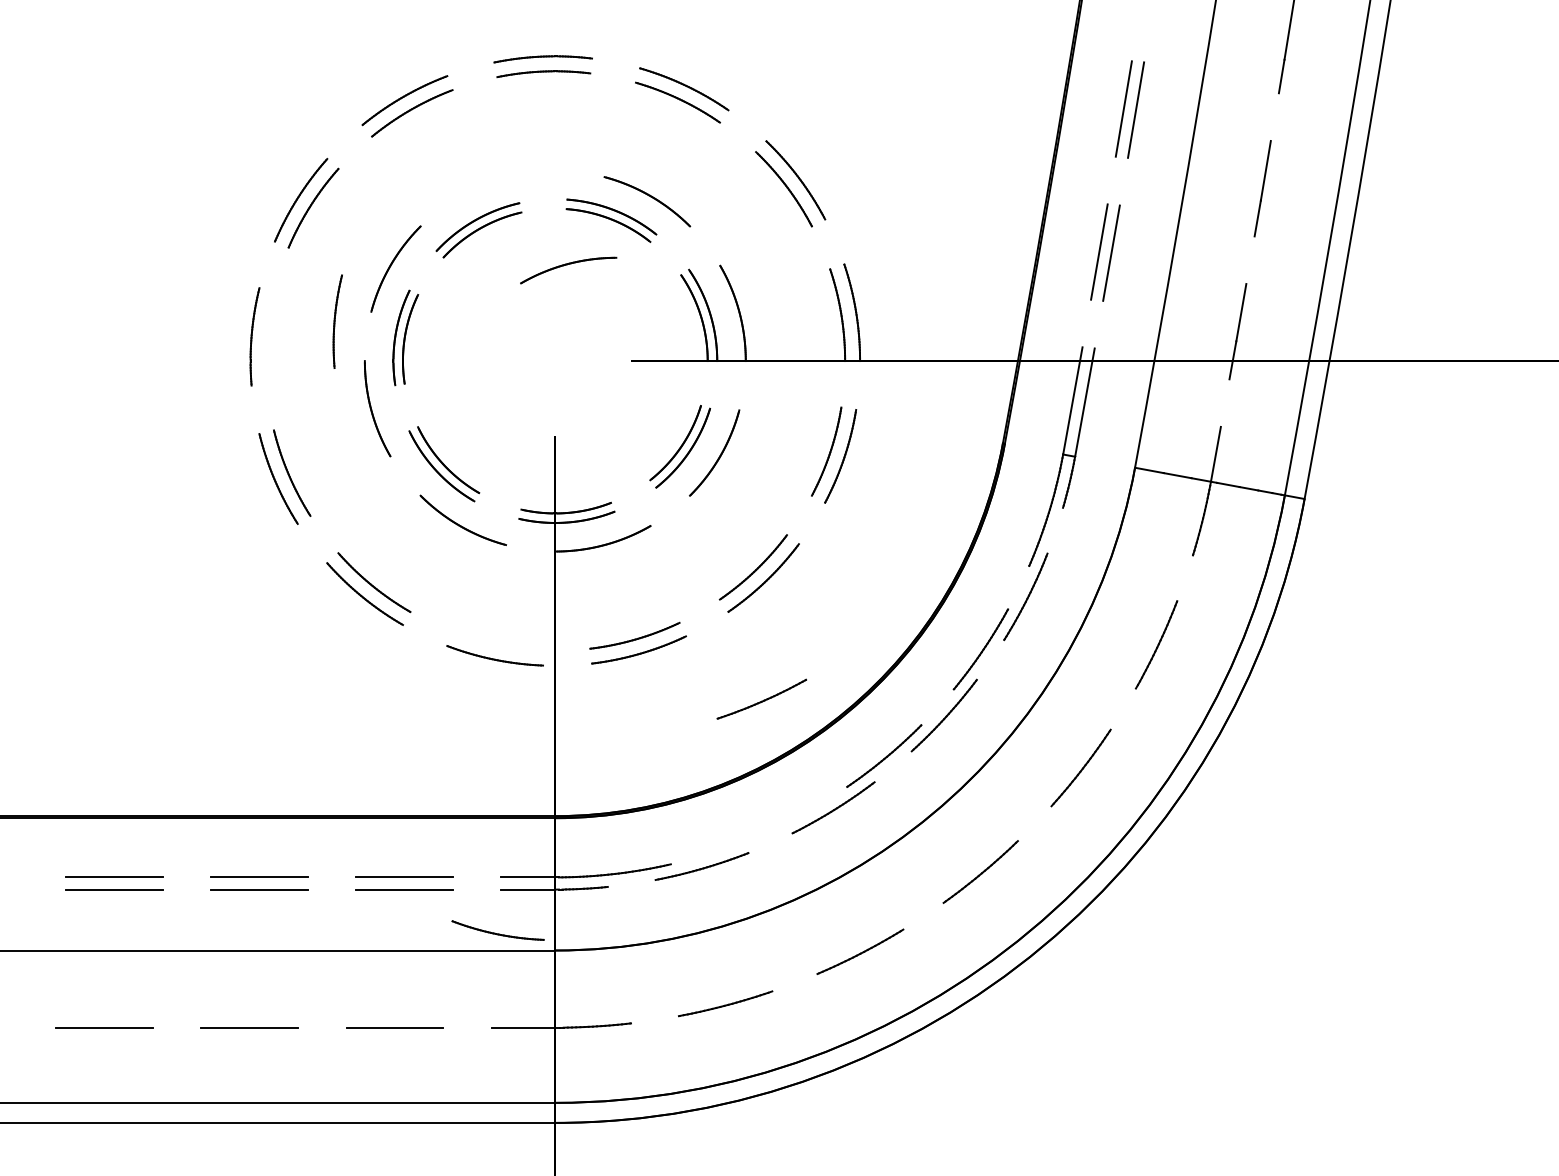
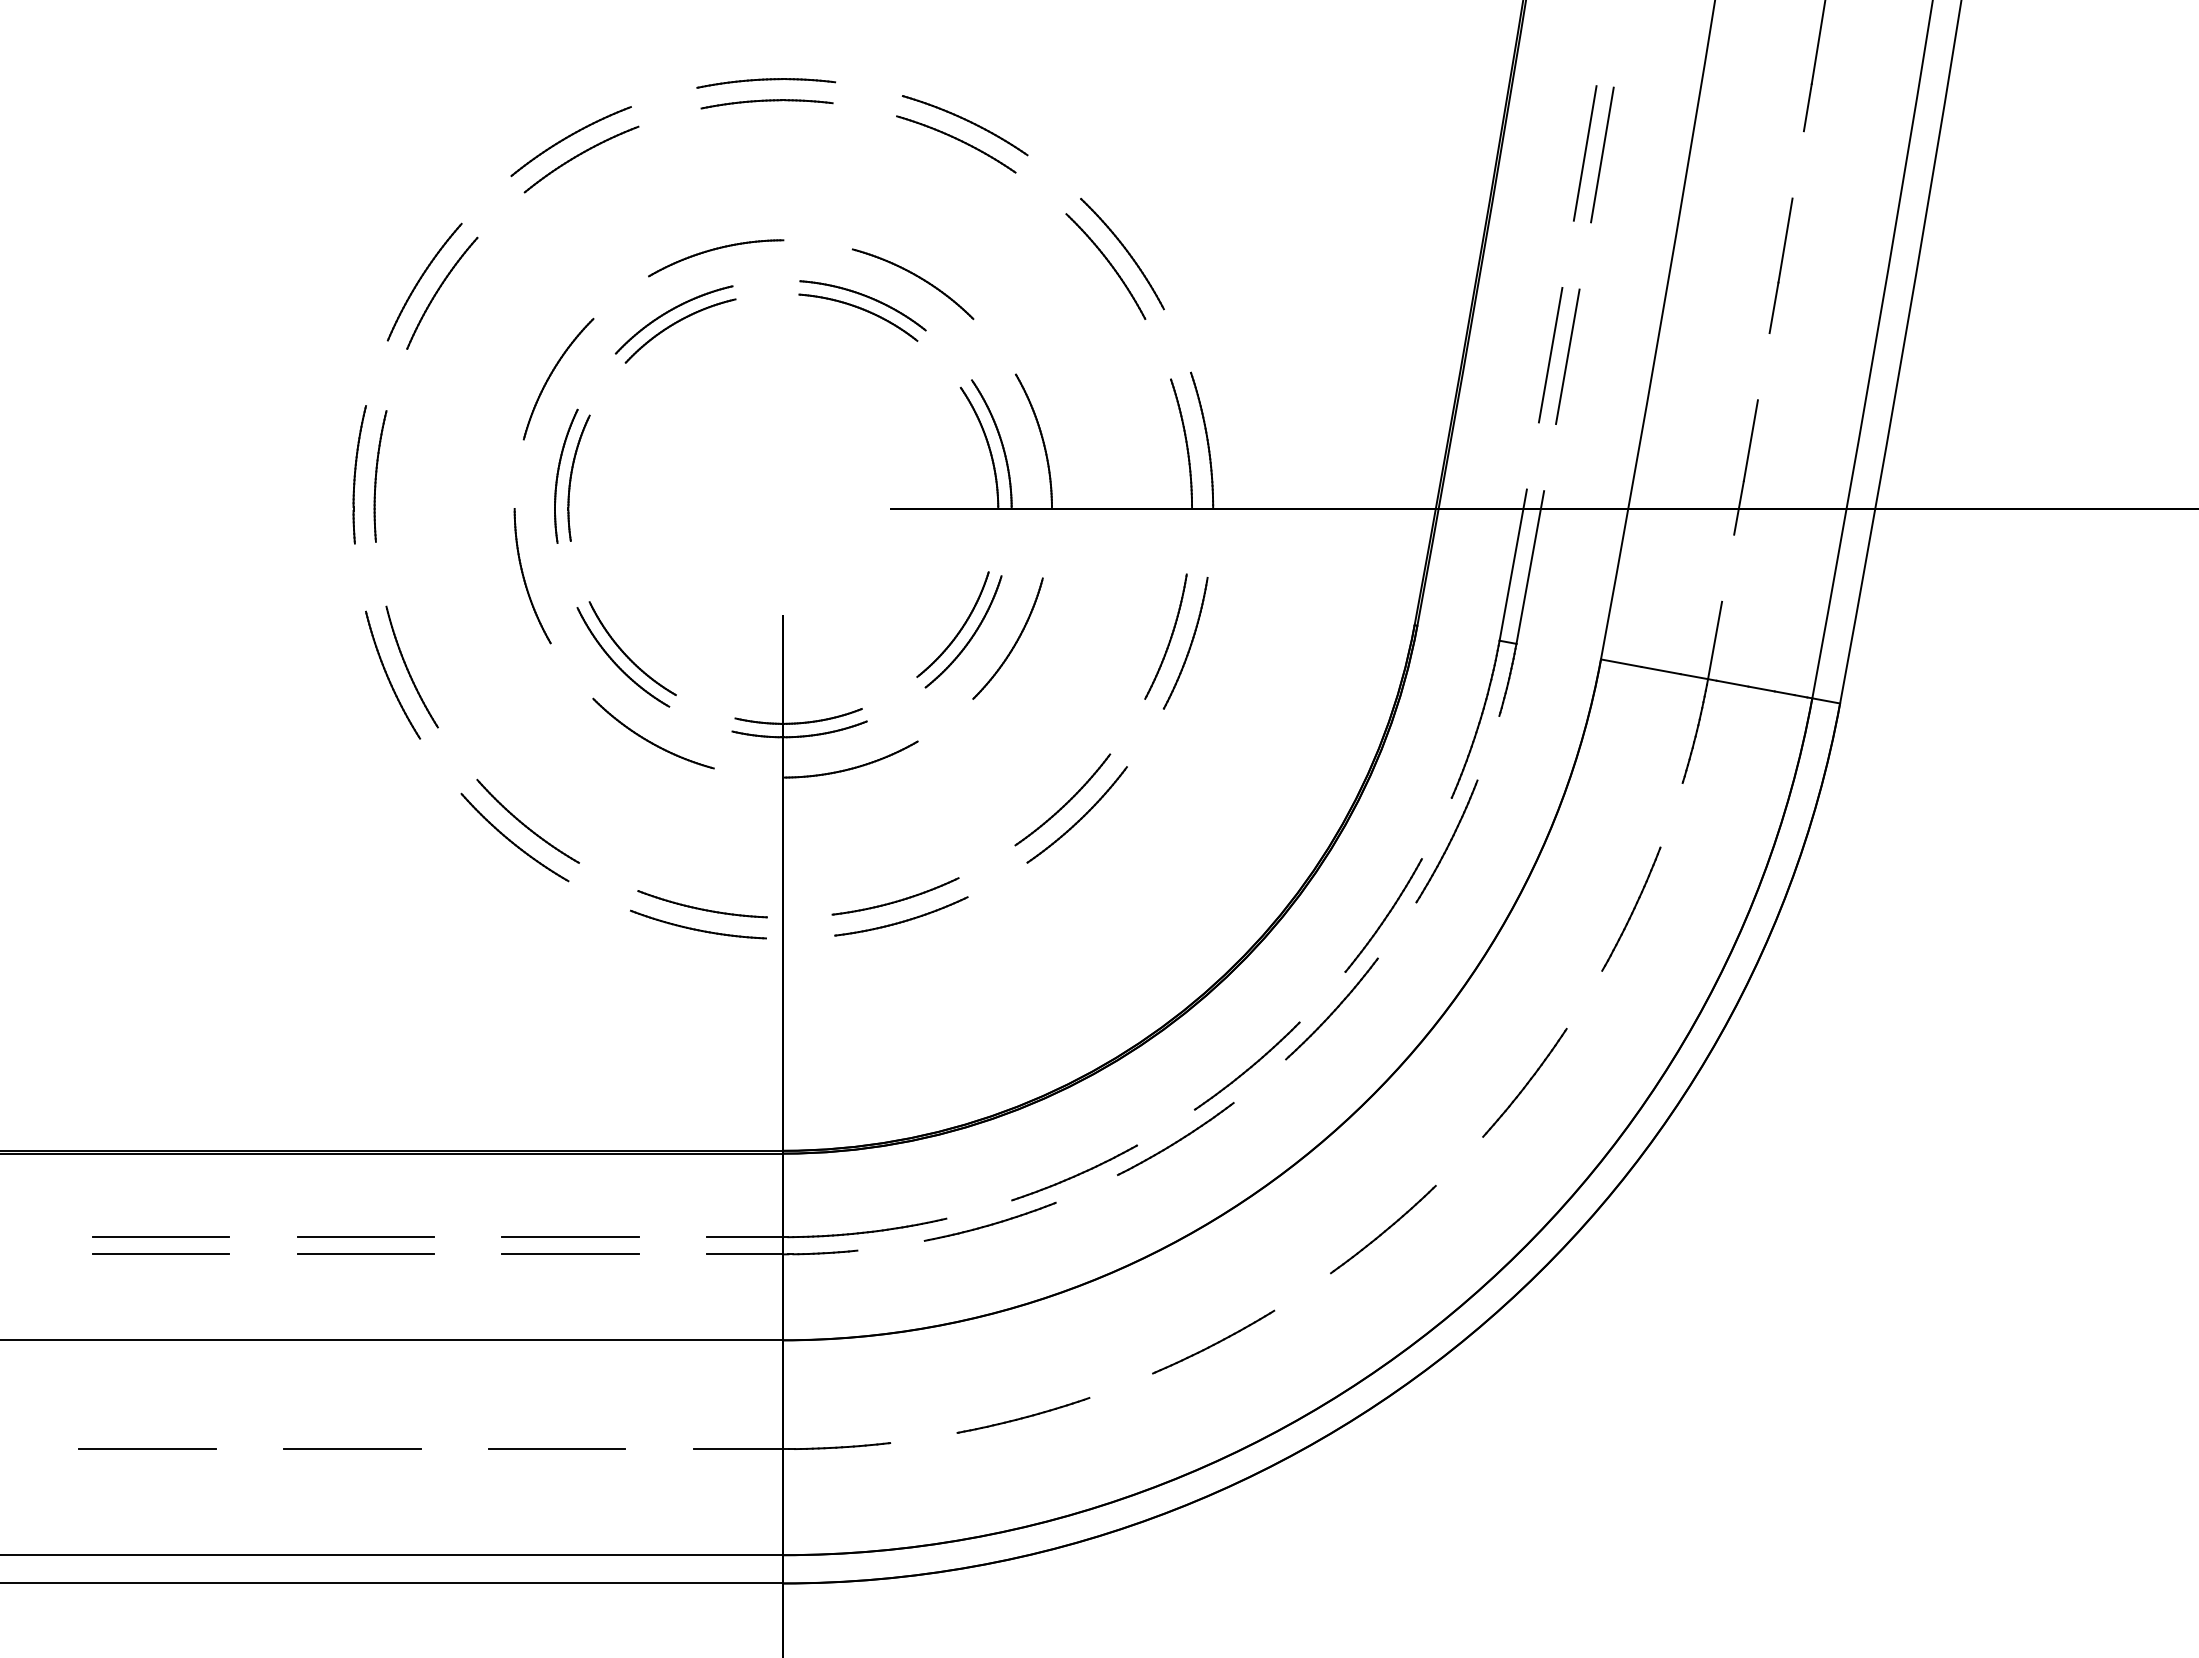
part: (567, 265) -> (714, 250), moved
part: (337, 321) -> (380, 476), moved
part: (761, 698) -> (1074, 1172), moved
part: (498, 930) -> (702, 904), moved

